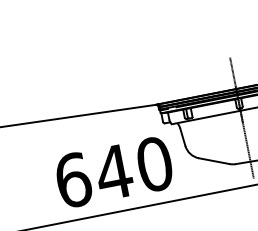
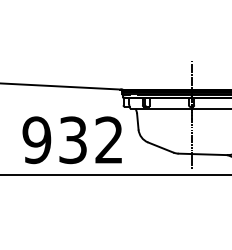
text: (113, 172) -> (72, 140), 640 -> 932

